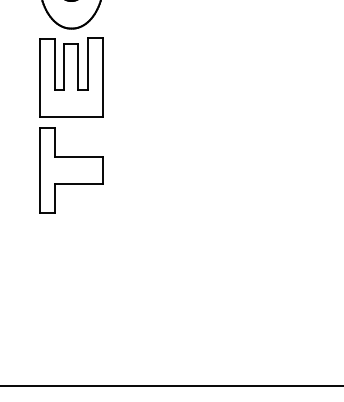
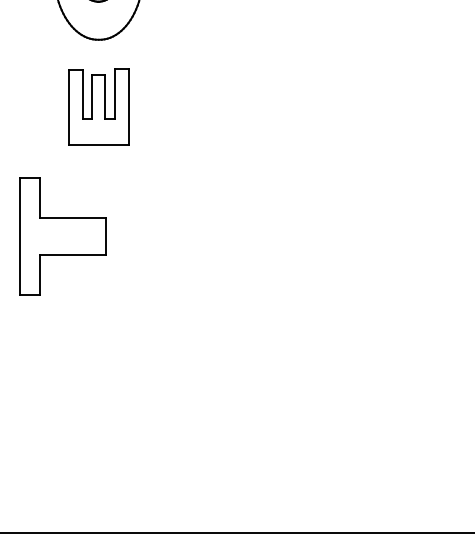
part: (71, 76) -> (98, 106), size x0.7
part: (71, 170) -> (62, 236), moved

